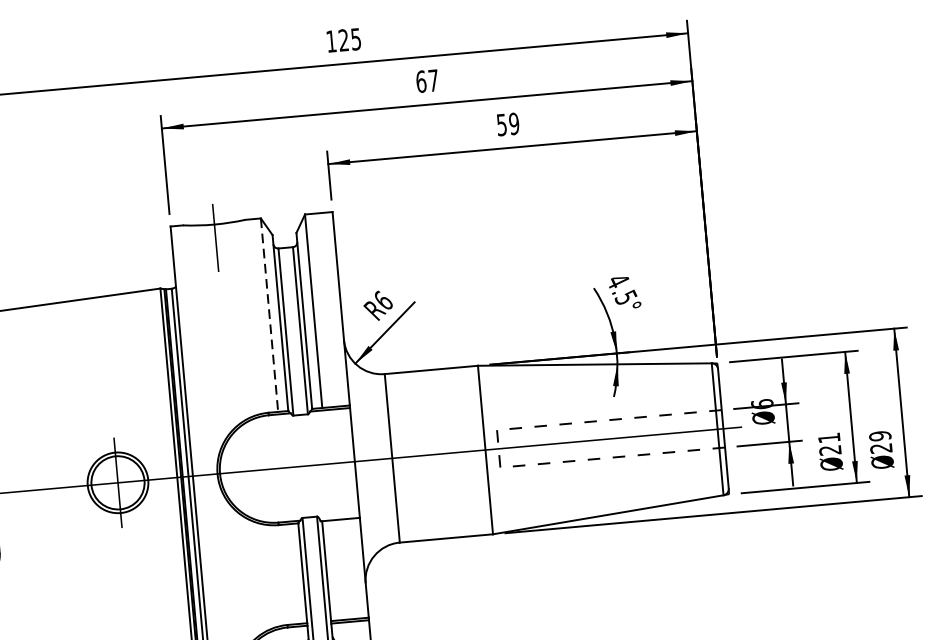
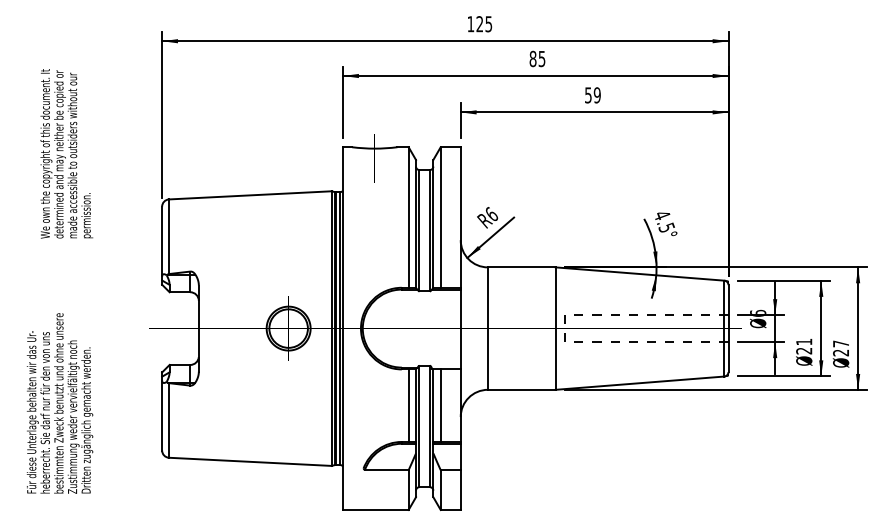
text: (427, 80) -> (537, 58), 67 -> 85
line: (269, 316) -> (408, 218), dashed -> solid
text: (880, 435) -> (841, 343), 29 -> 27
line: (336, 570) -> (440, 405), added
line: (292, 573) -> (408, 405), added

